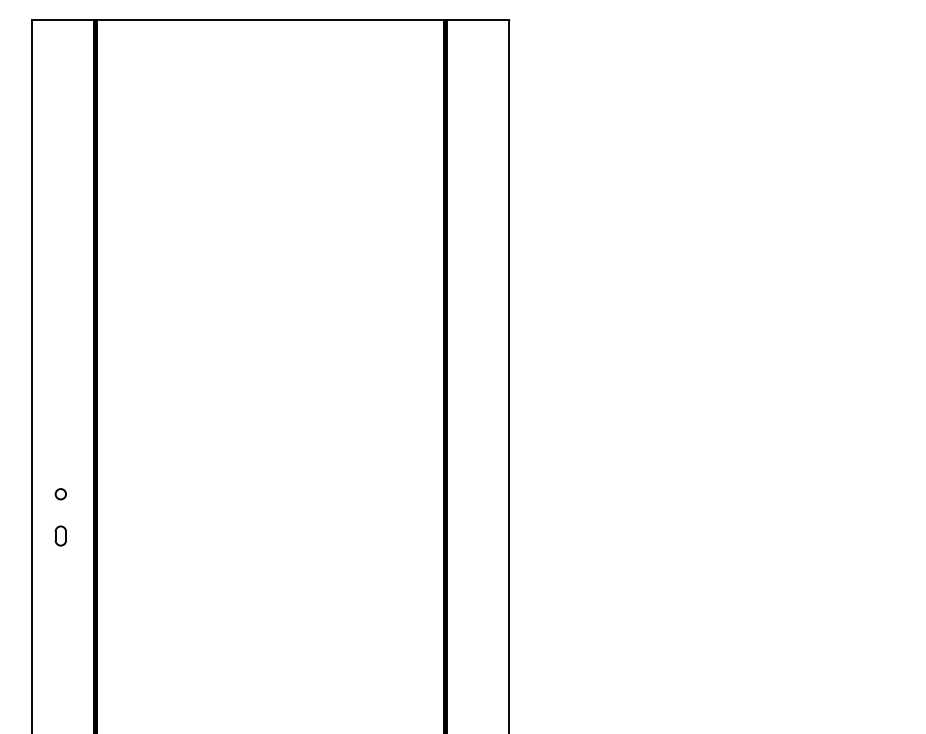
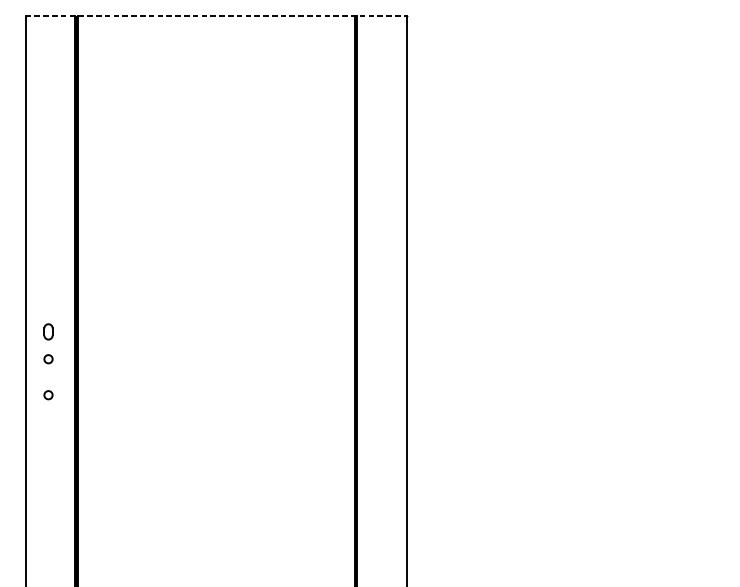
line: (271, 20) -> (216, 16), solid -> dashed
circle: (60, 449) -> (48, 359), added
part: (60, 535) -> (48, 331), moved

